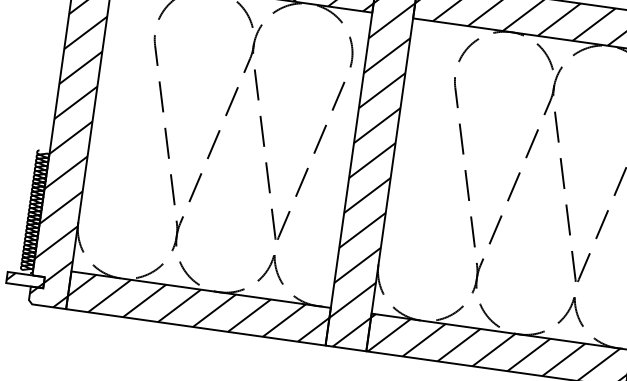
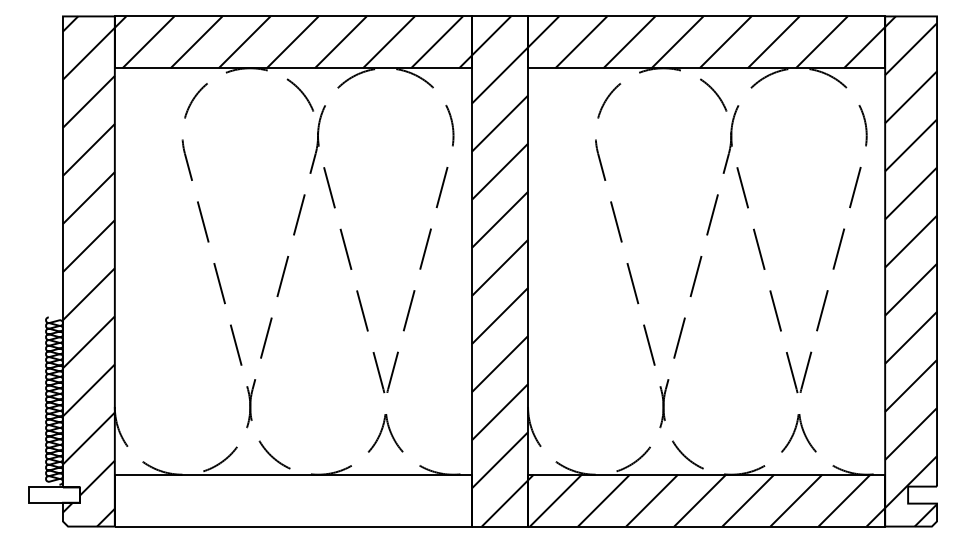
hatch: (24, 279) -> (53, 494), removed
hatch: (197, 308) -> (292, 500), removed

